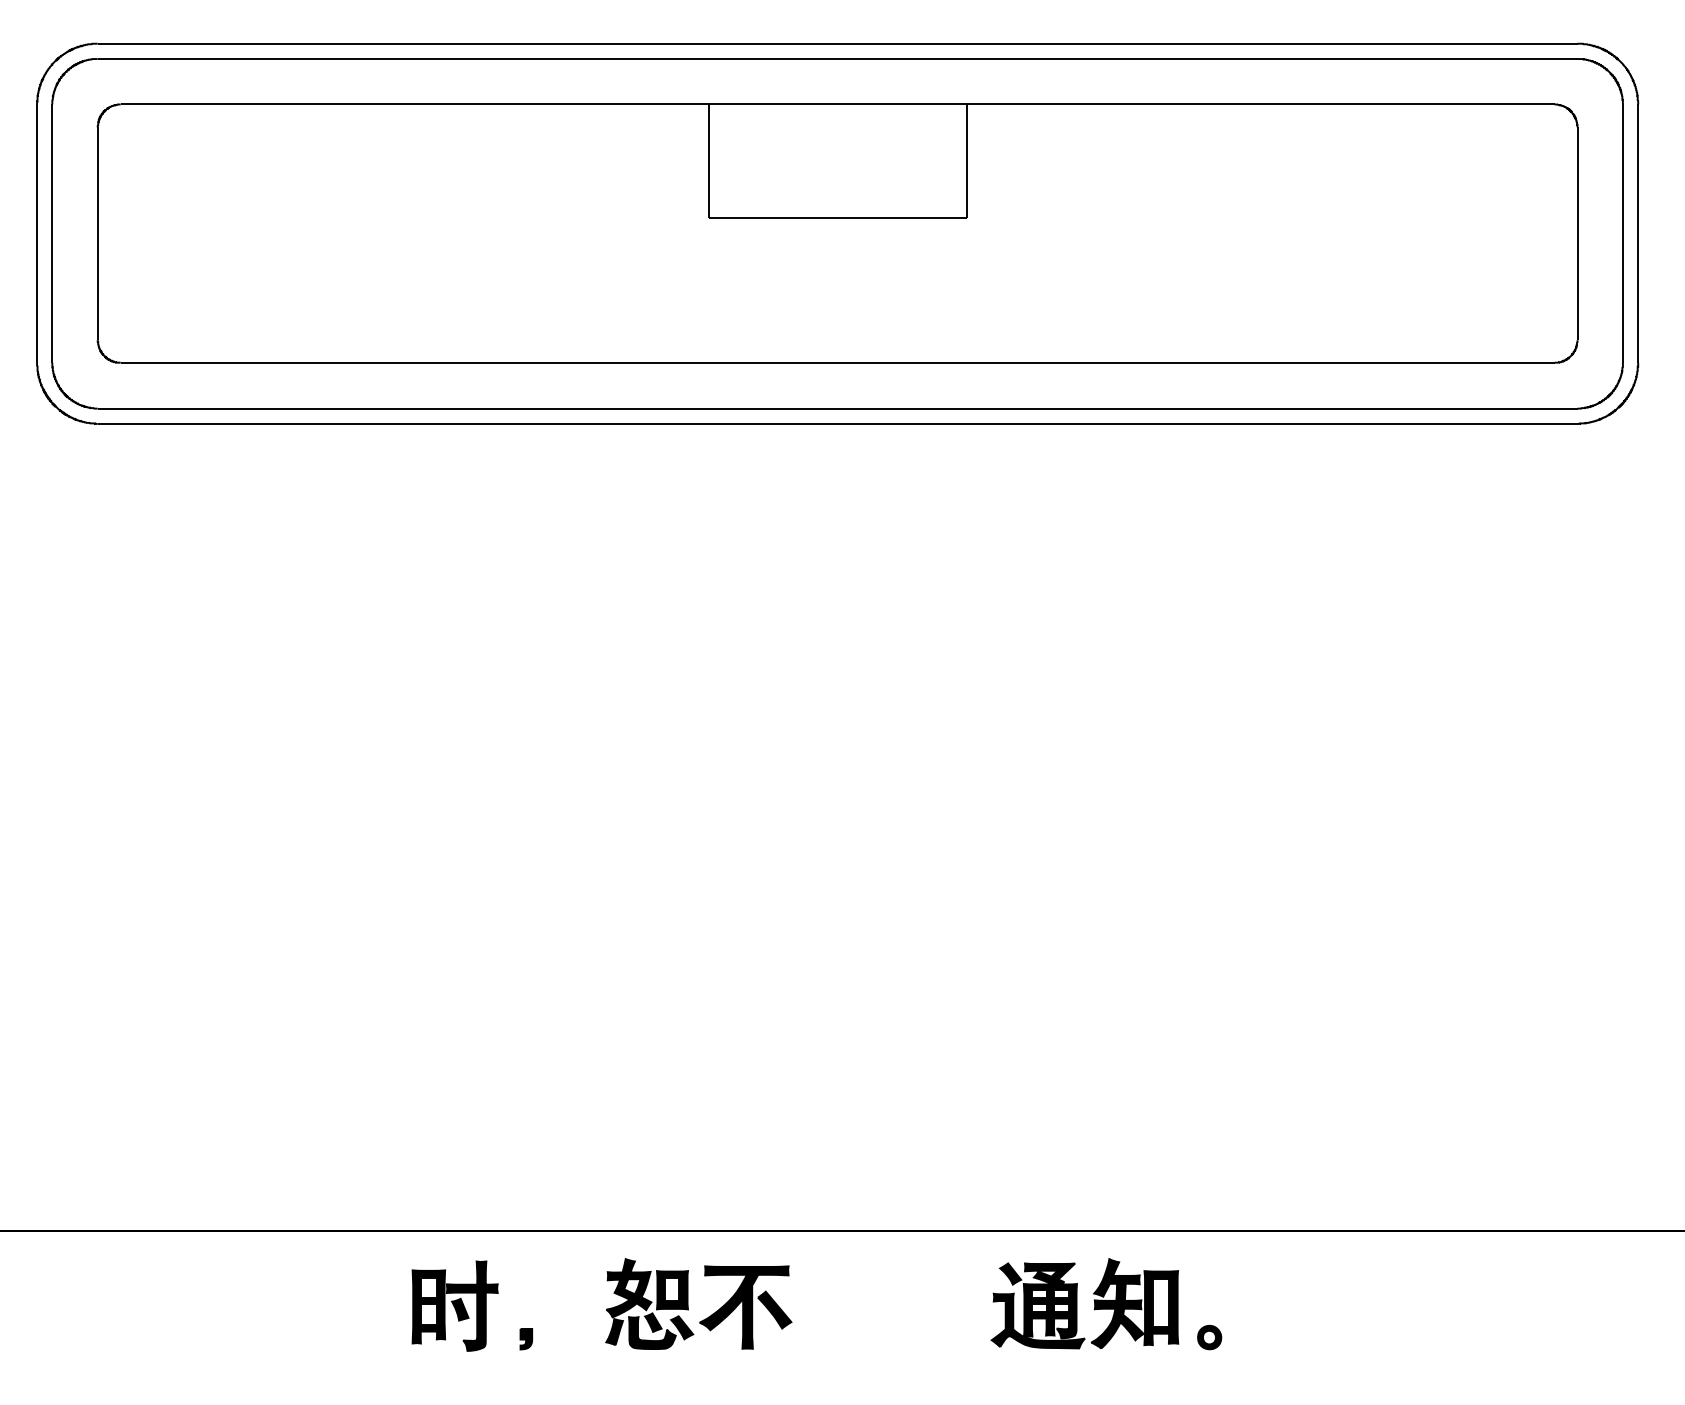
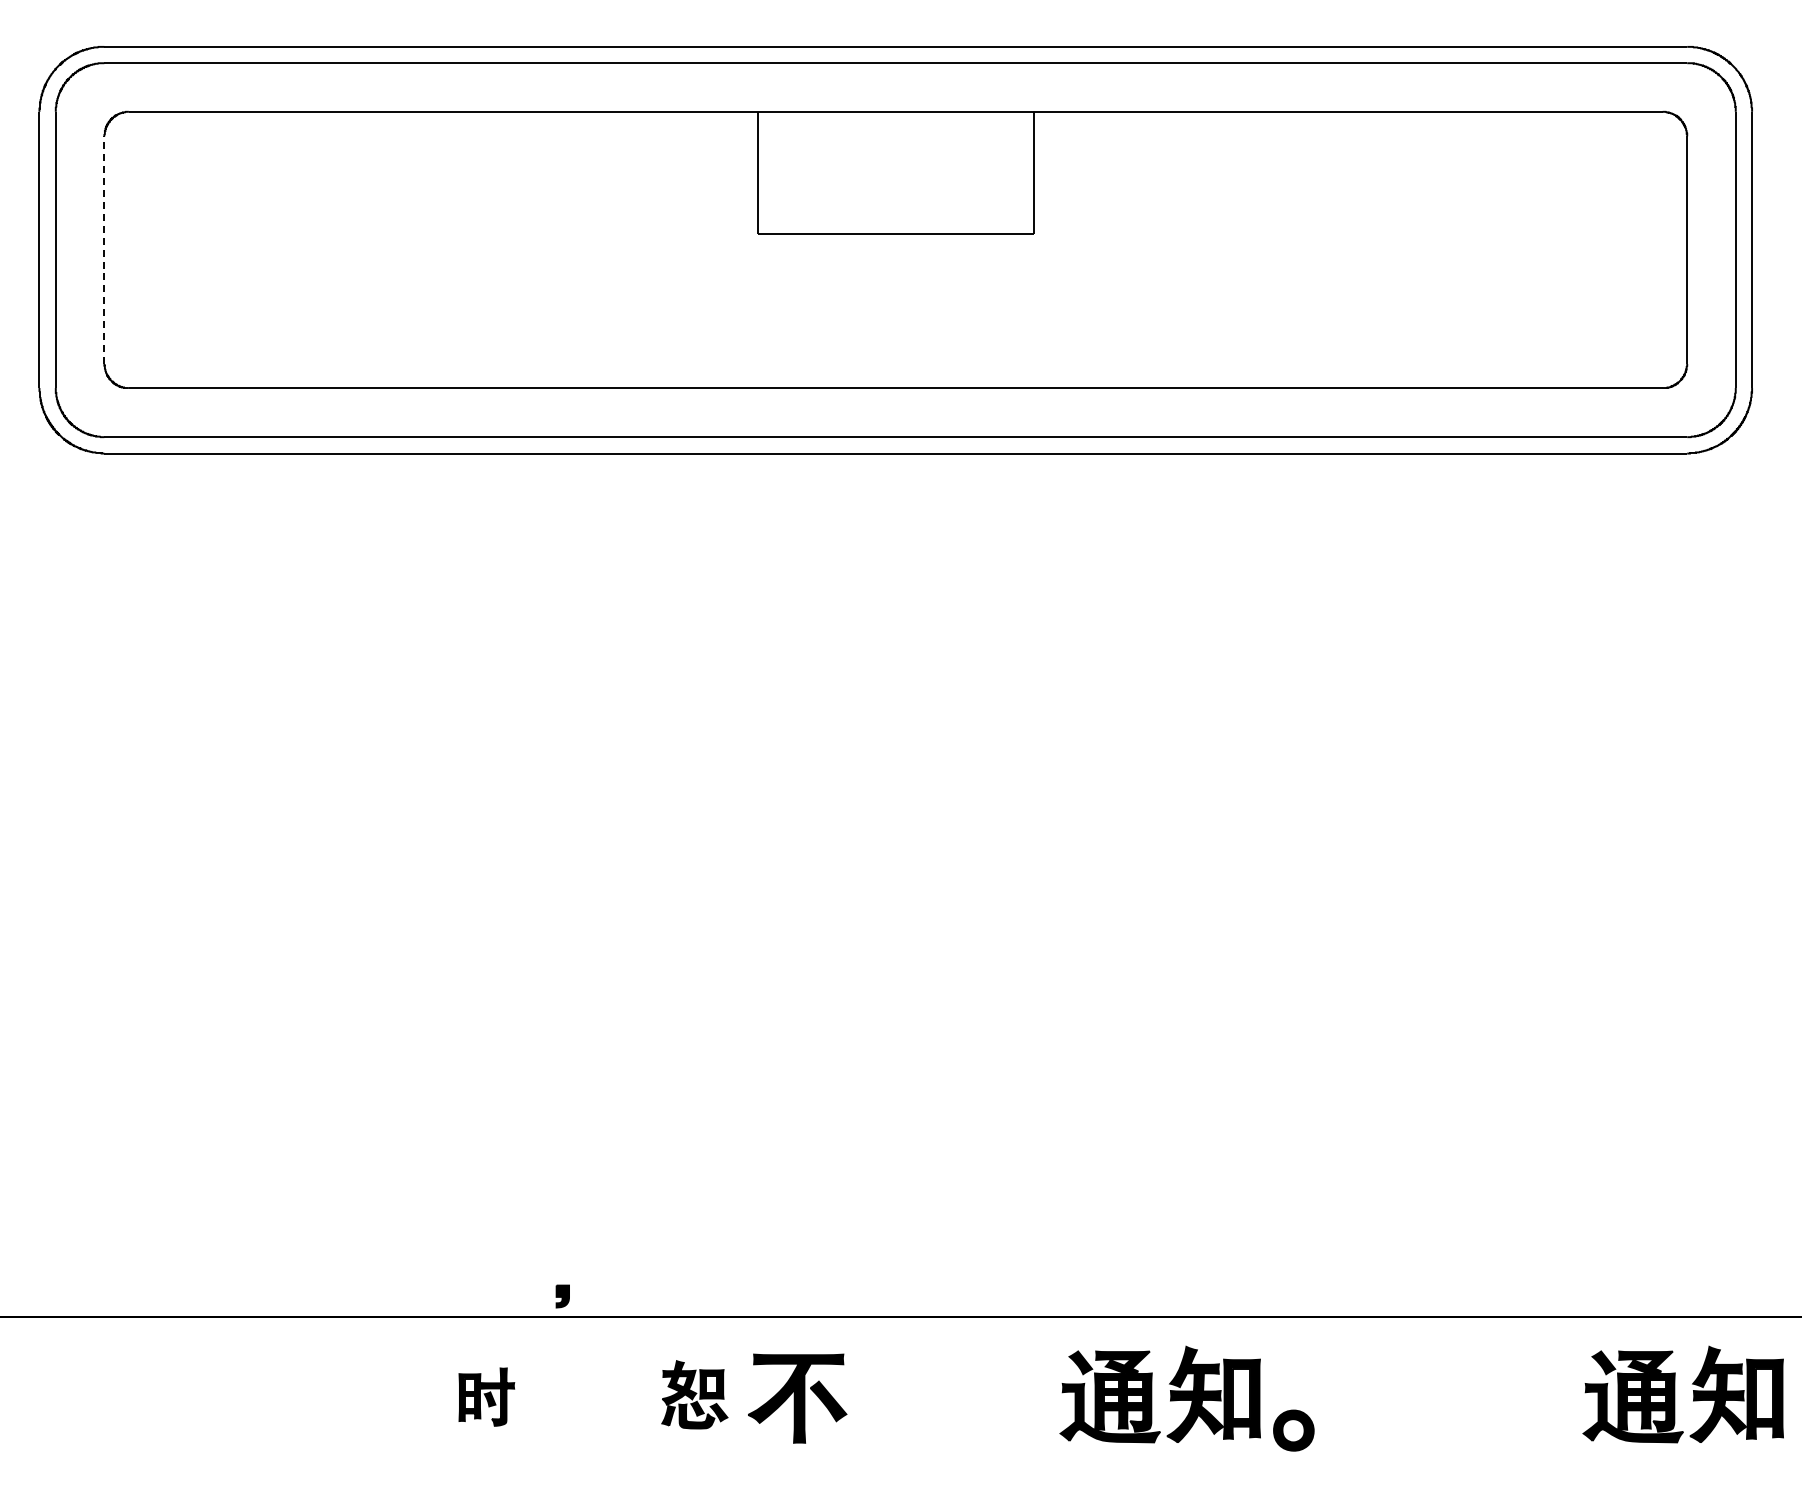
line: (97, 234) -> (104, 250), solid -> dashed
part: (649, 1303) -> (694, 1394), size x0.7
part: (1566, 1303) -> (1675, 1394), added
part: (454, 1305) -> (486, 1396), size x0.6
part: (1209, 1337) -> (1293, 1430), size x1.6
part: (526, 1339) -> (562, 1296), moved

